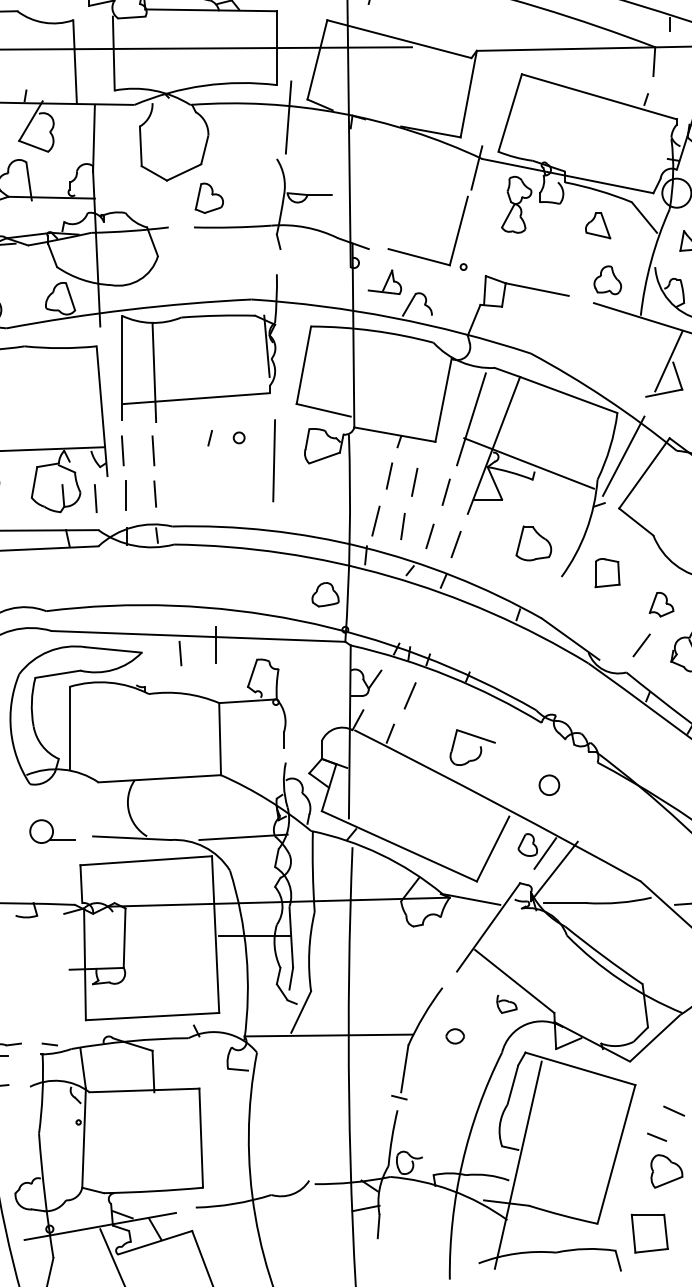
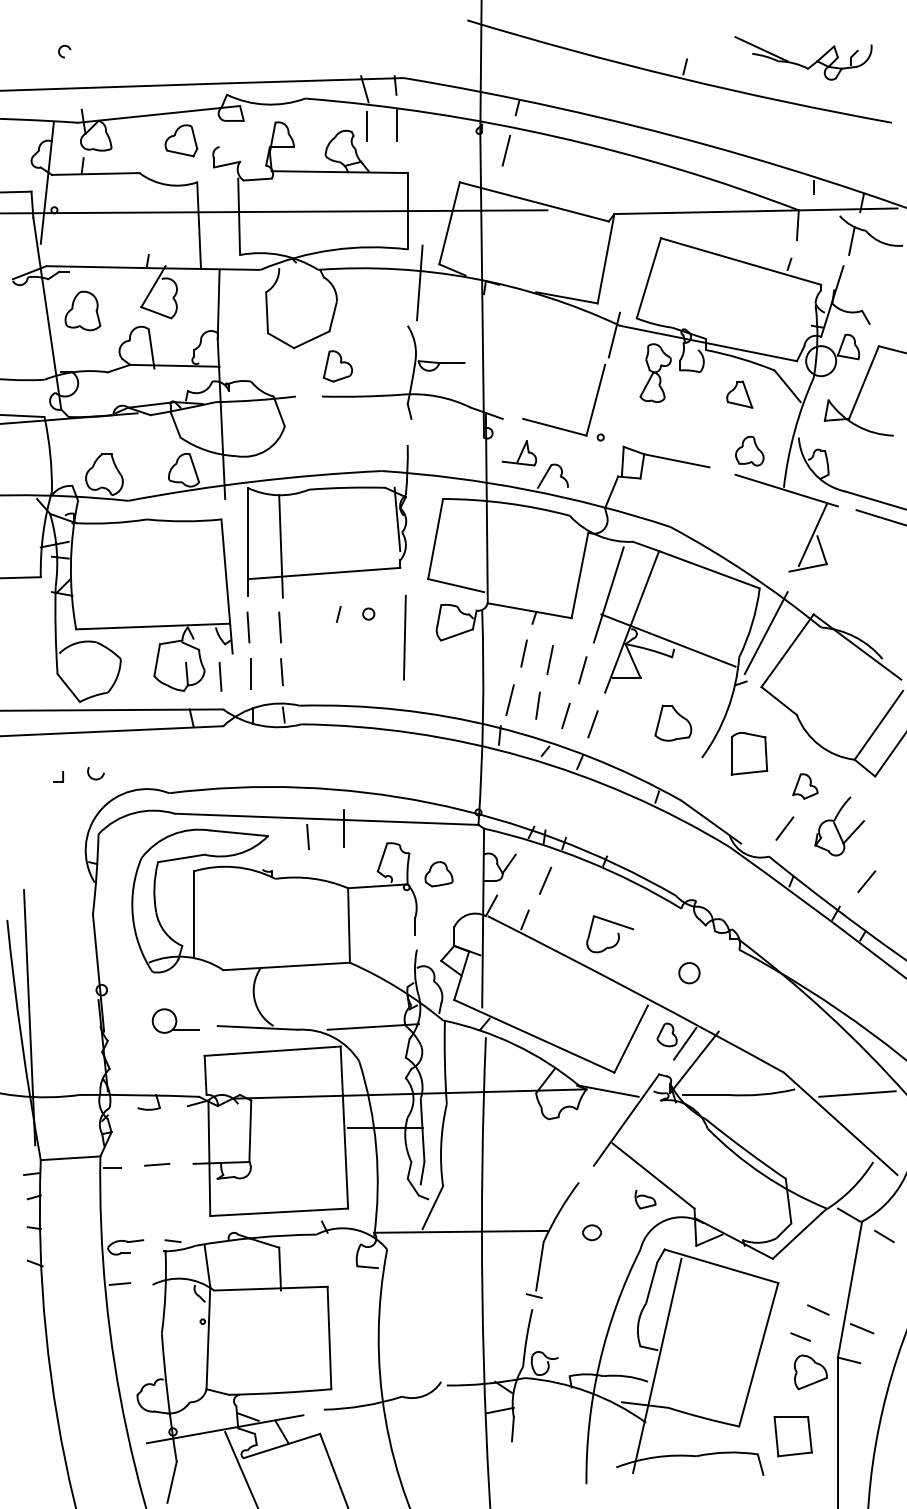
part: (607, 572) -> (749, 753), size x1.43
part: (325, 595) -> (438, 874), moved
line: (34, 970) -> (157, 1164), added

